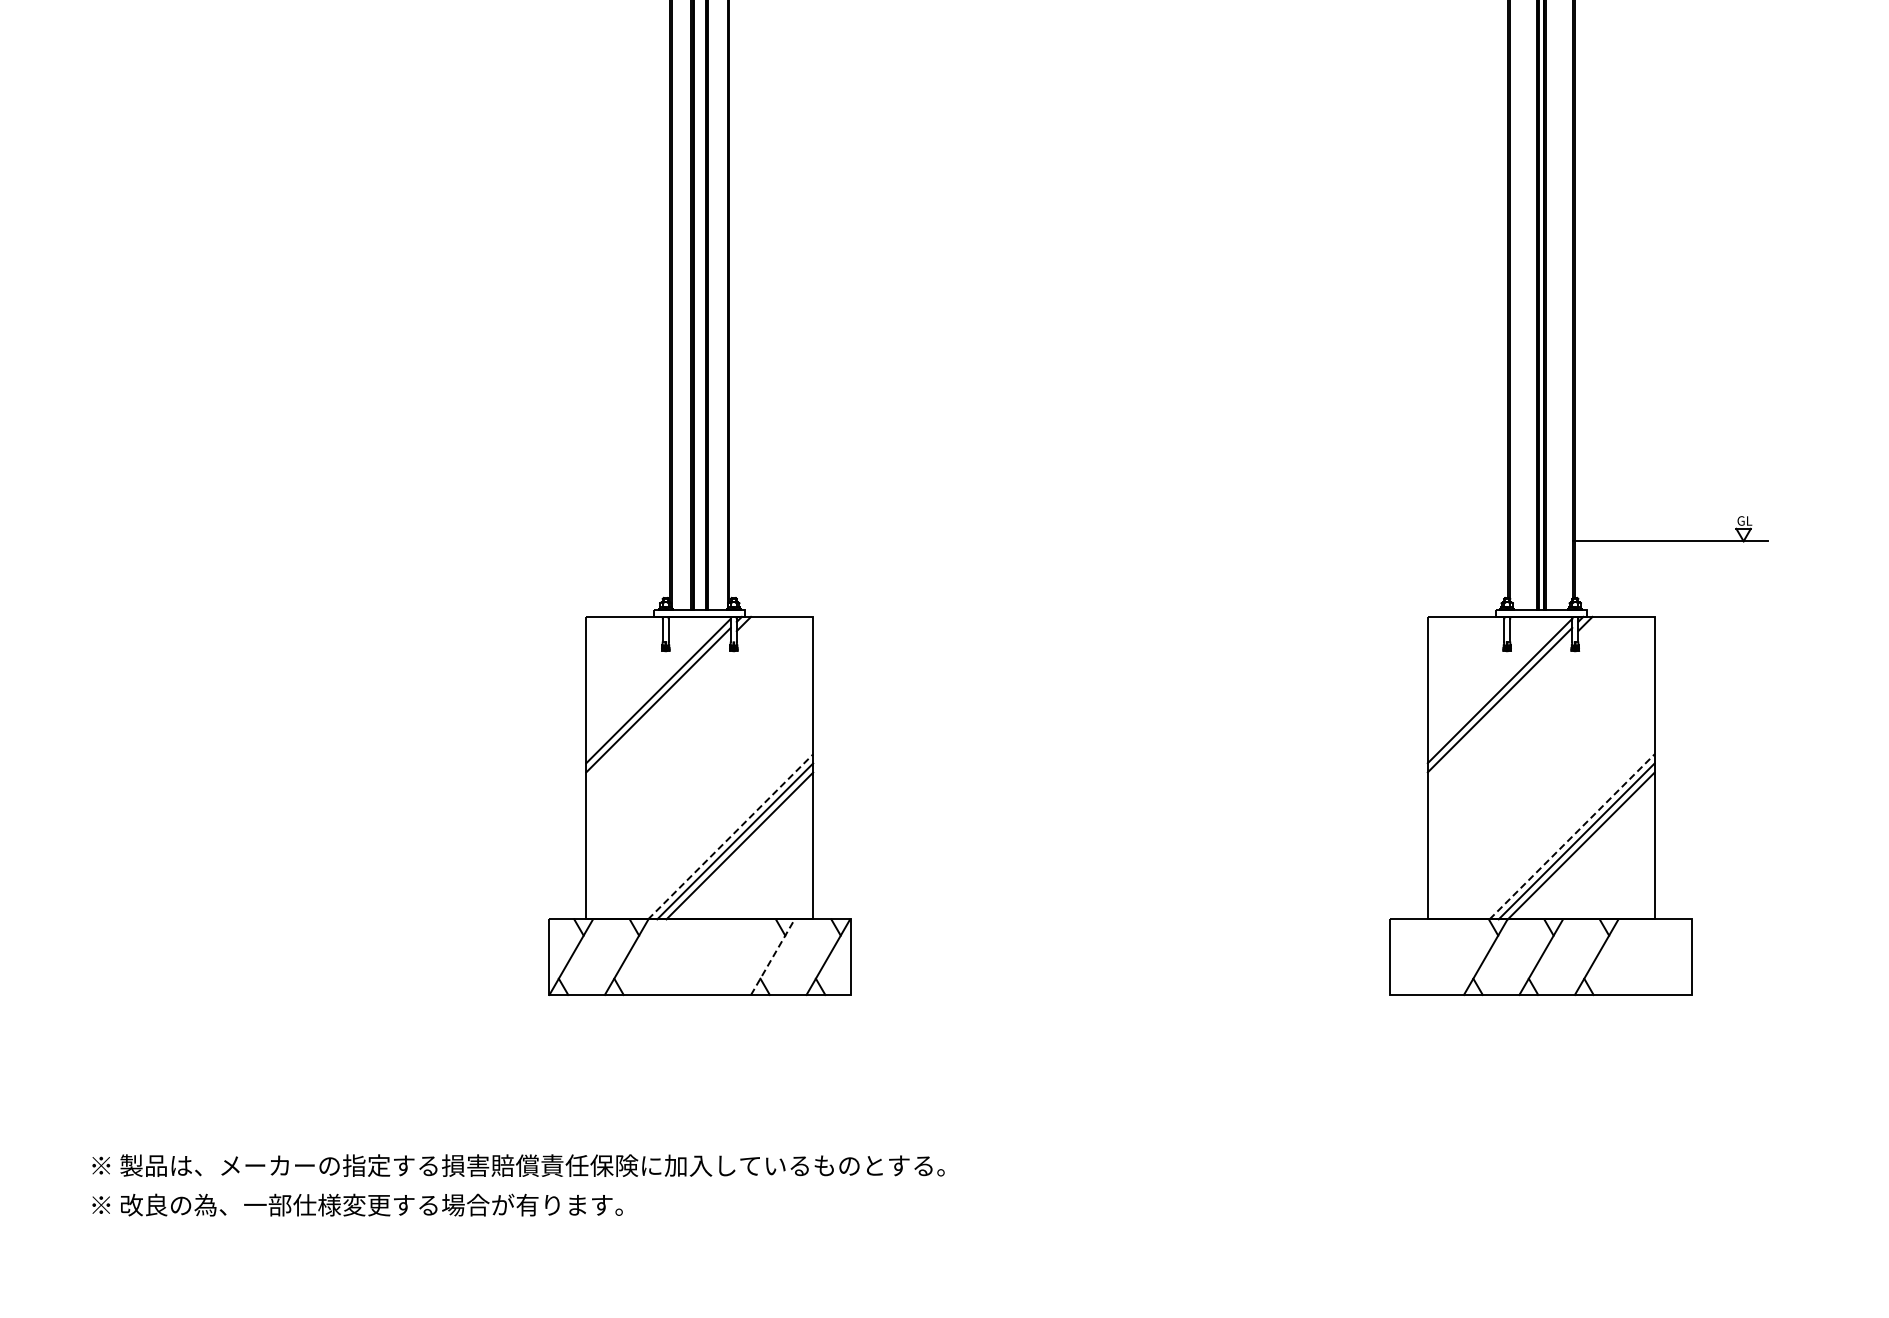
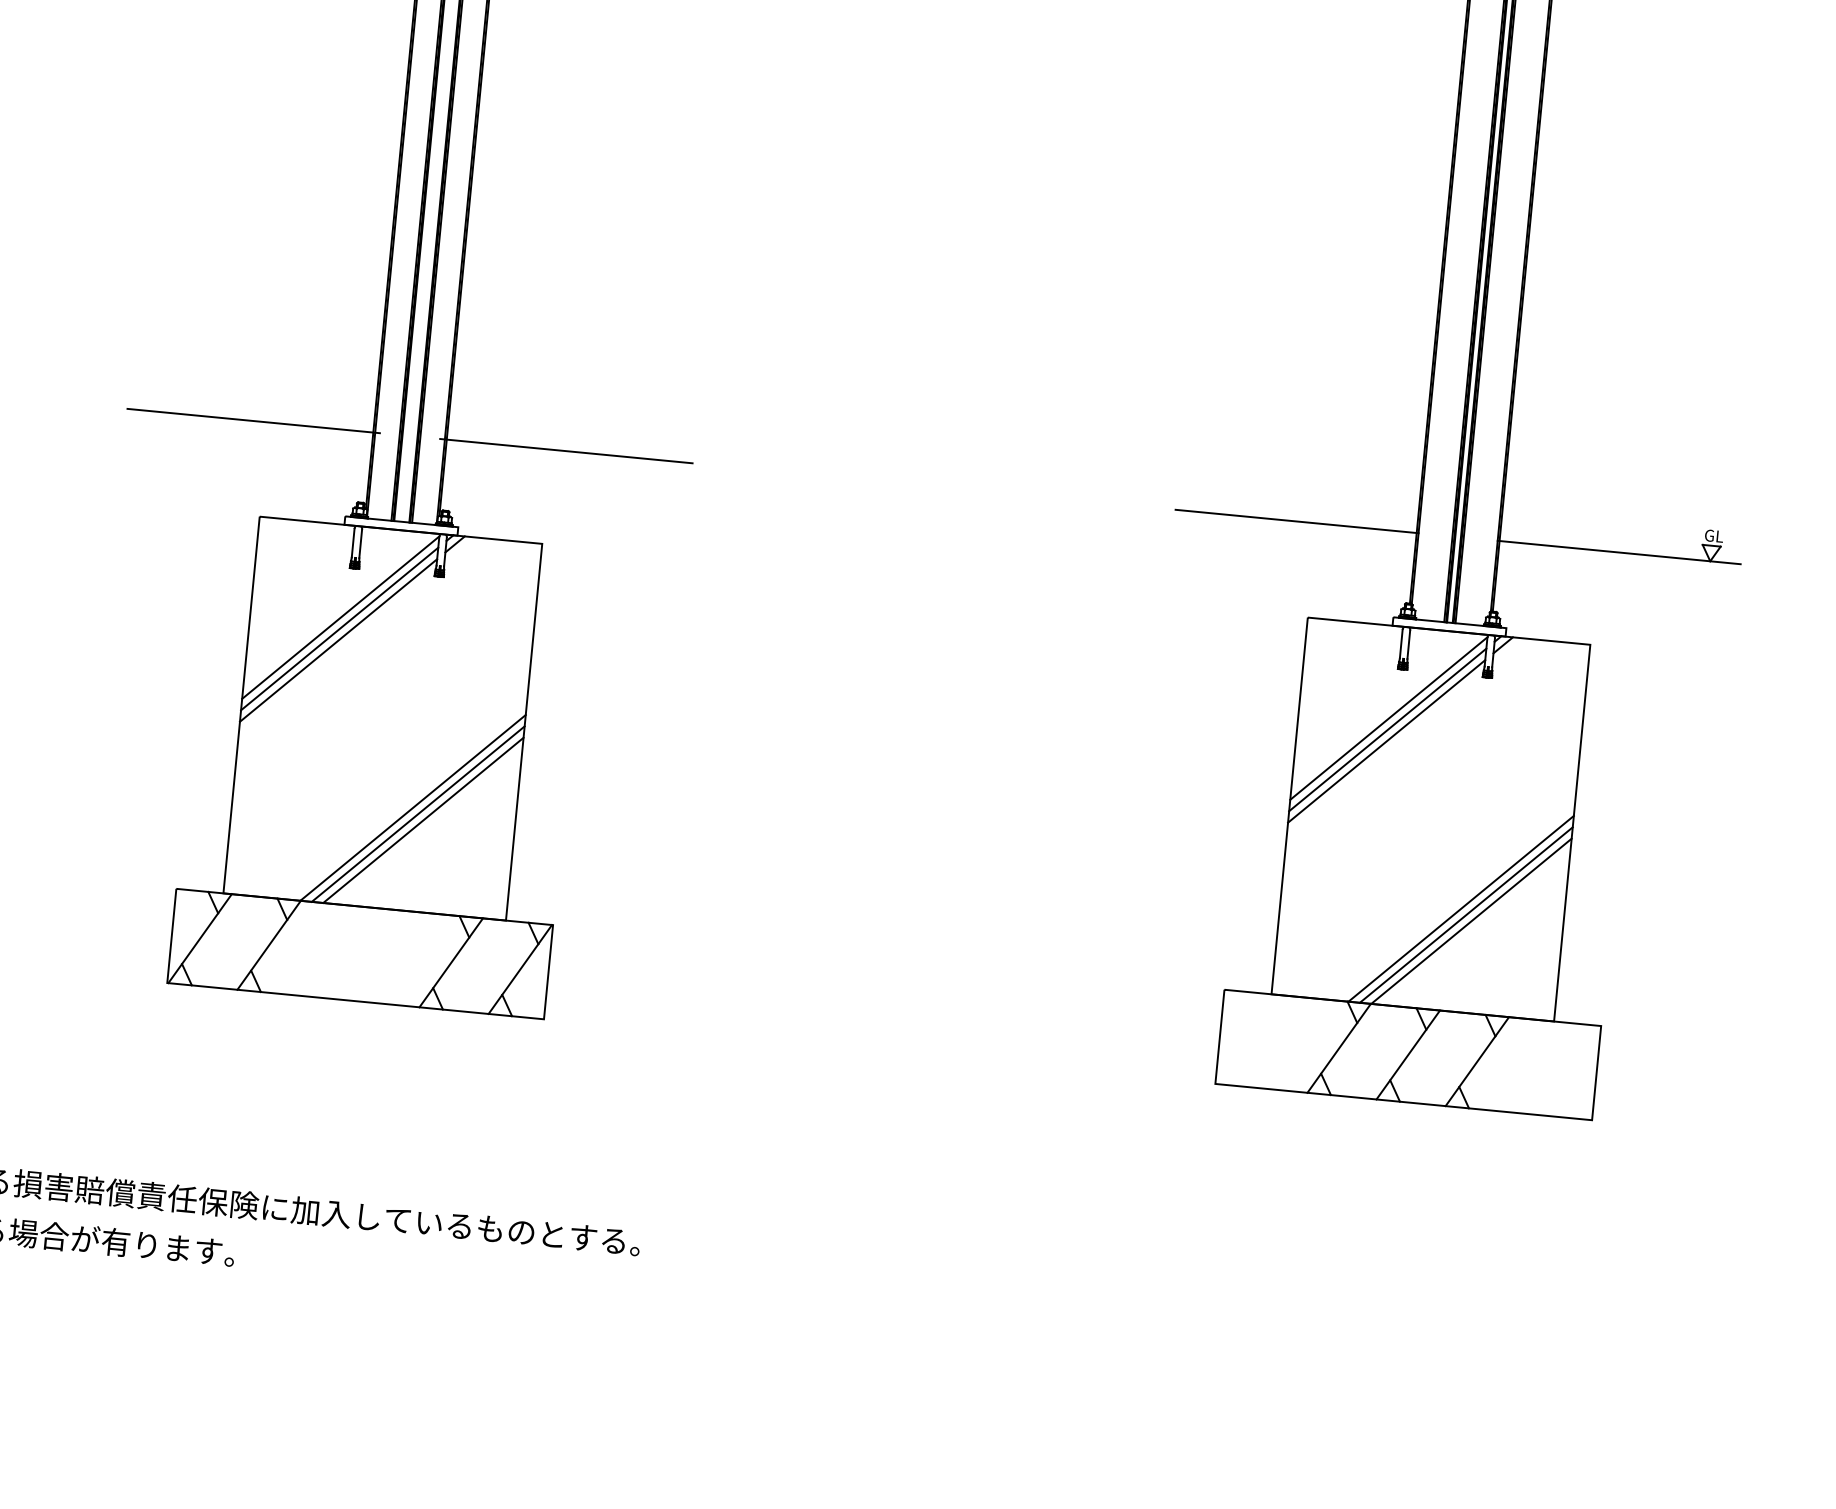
line: (573, 541) -> (252, 421), added
line: (824, 541) -> (565, 451), added
line: (1411, 541) -> (1296, 521), added
line: (658, 709) -> (338, 640), added
line: (1499, 709) -> (1385, 741), added
line: (730, 836) -> (412, 807), dashed -> solid
line: (1572, 836) -> (1461, 908), dashed -> solid
line: (772, 957) -> (450, 963), dashed -> solid

